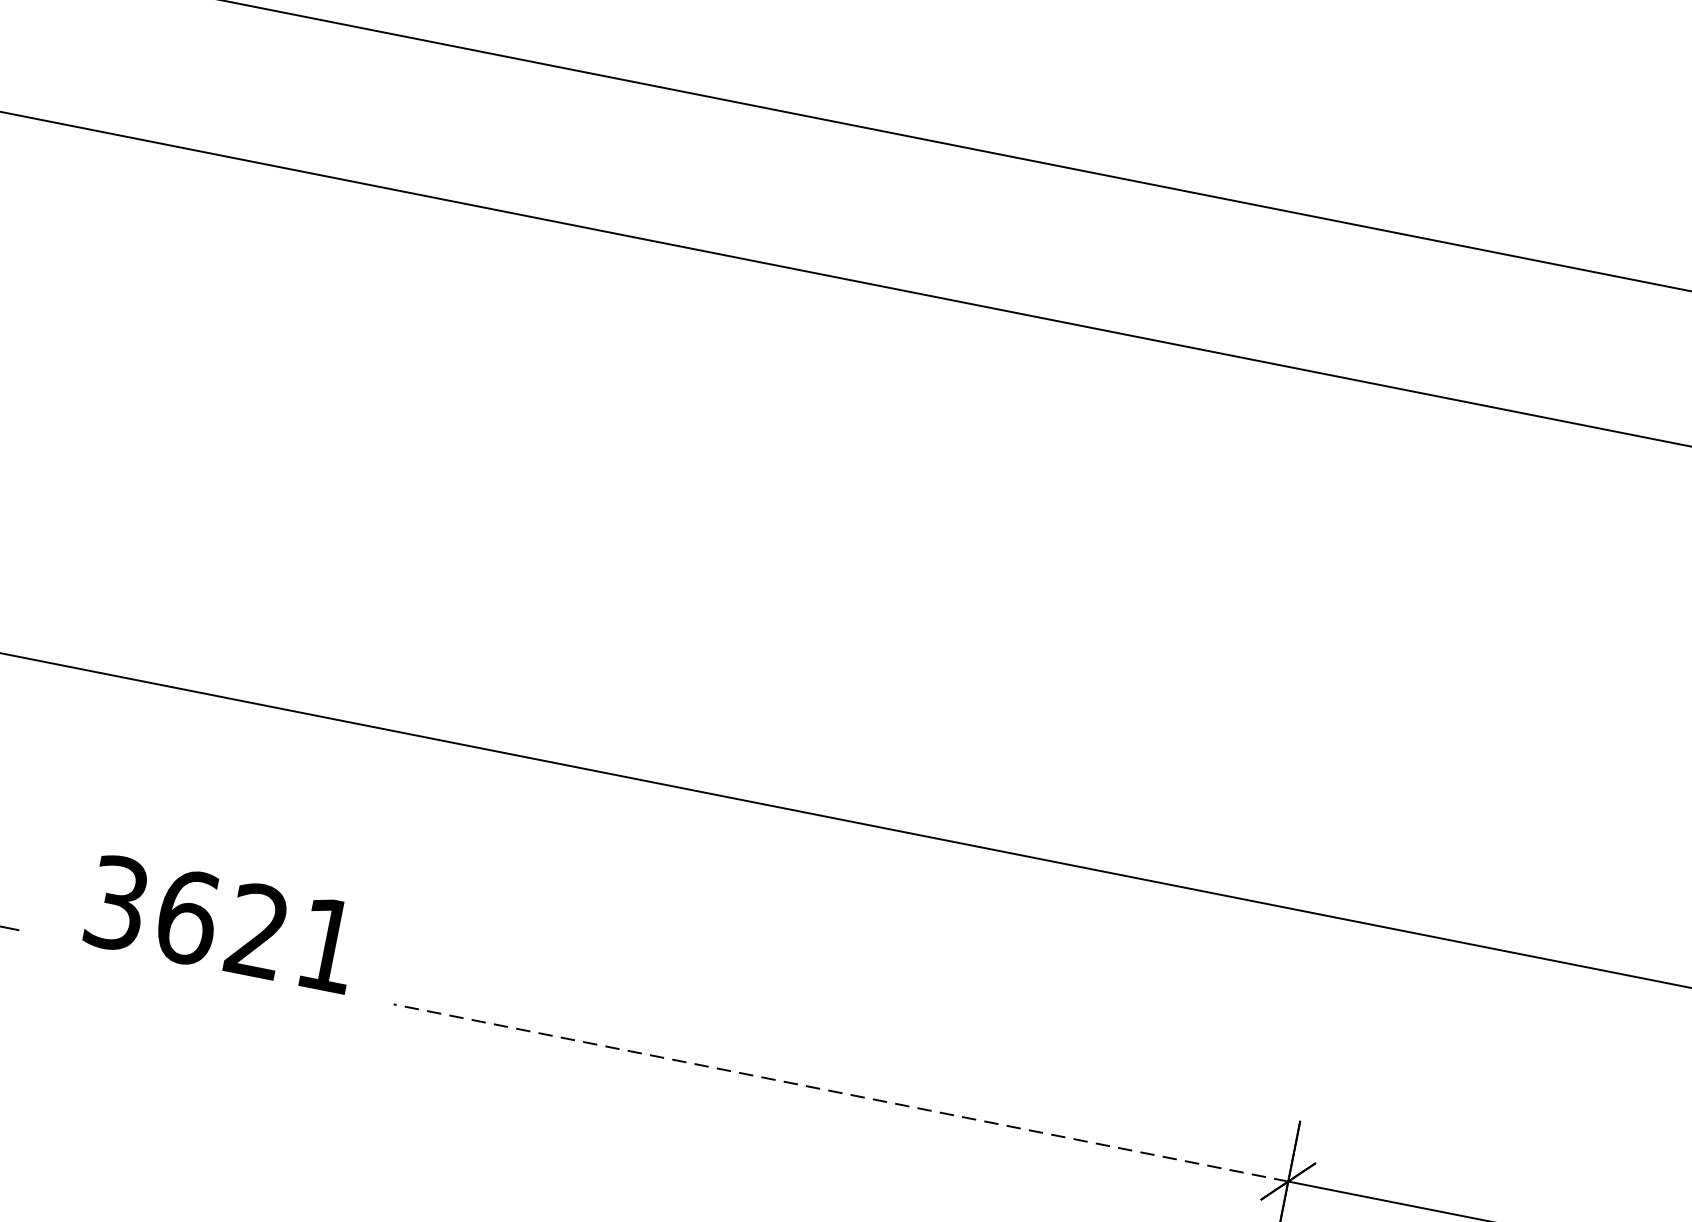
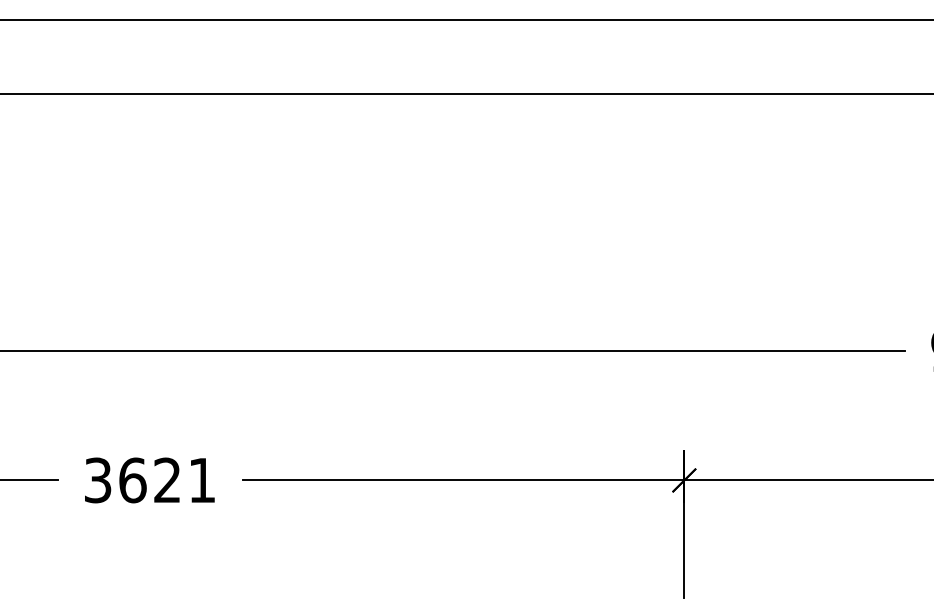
text: (221, 924) -> (149, 480), moved
line: (840, 1093) -> (463, 480), dashed -> solid

